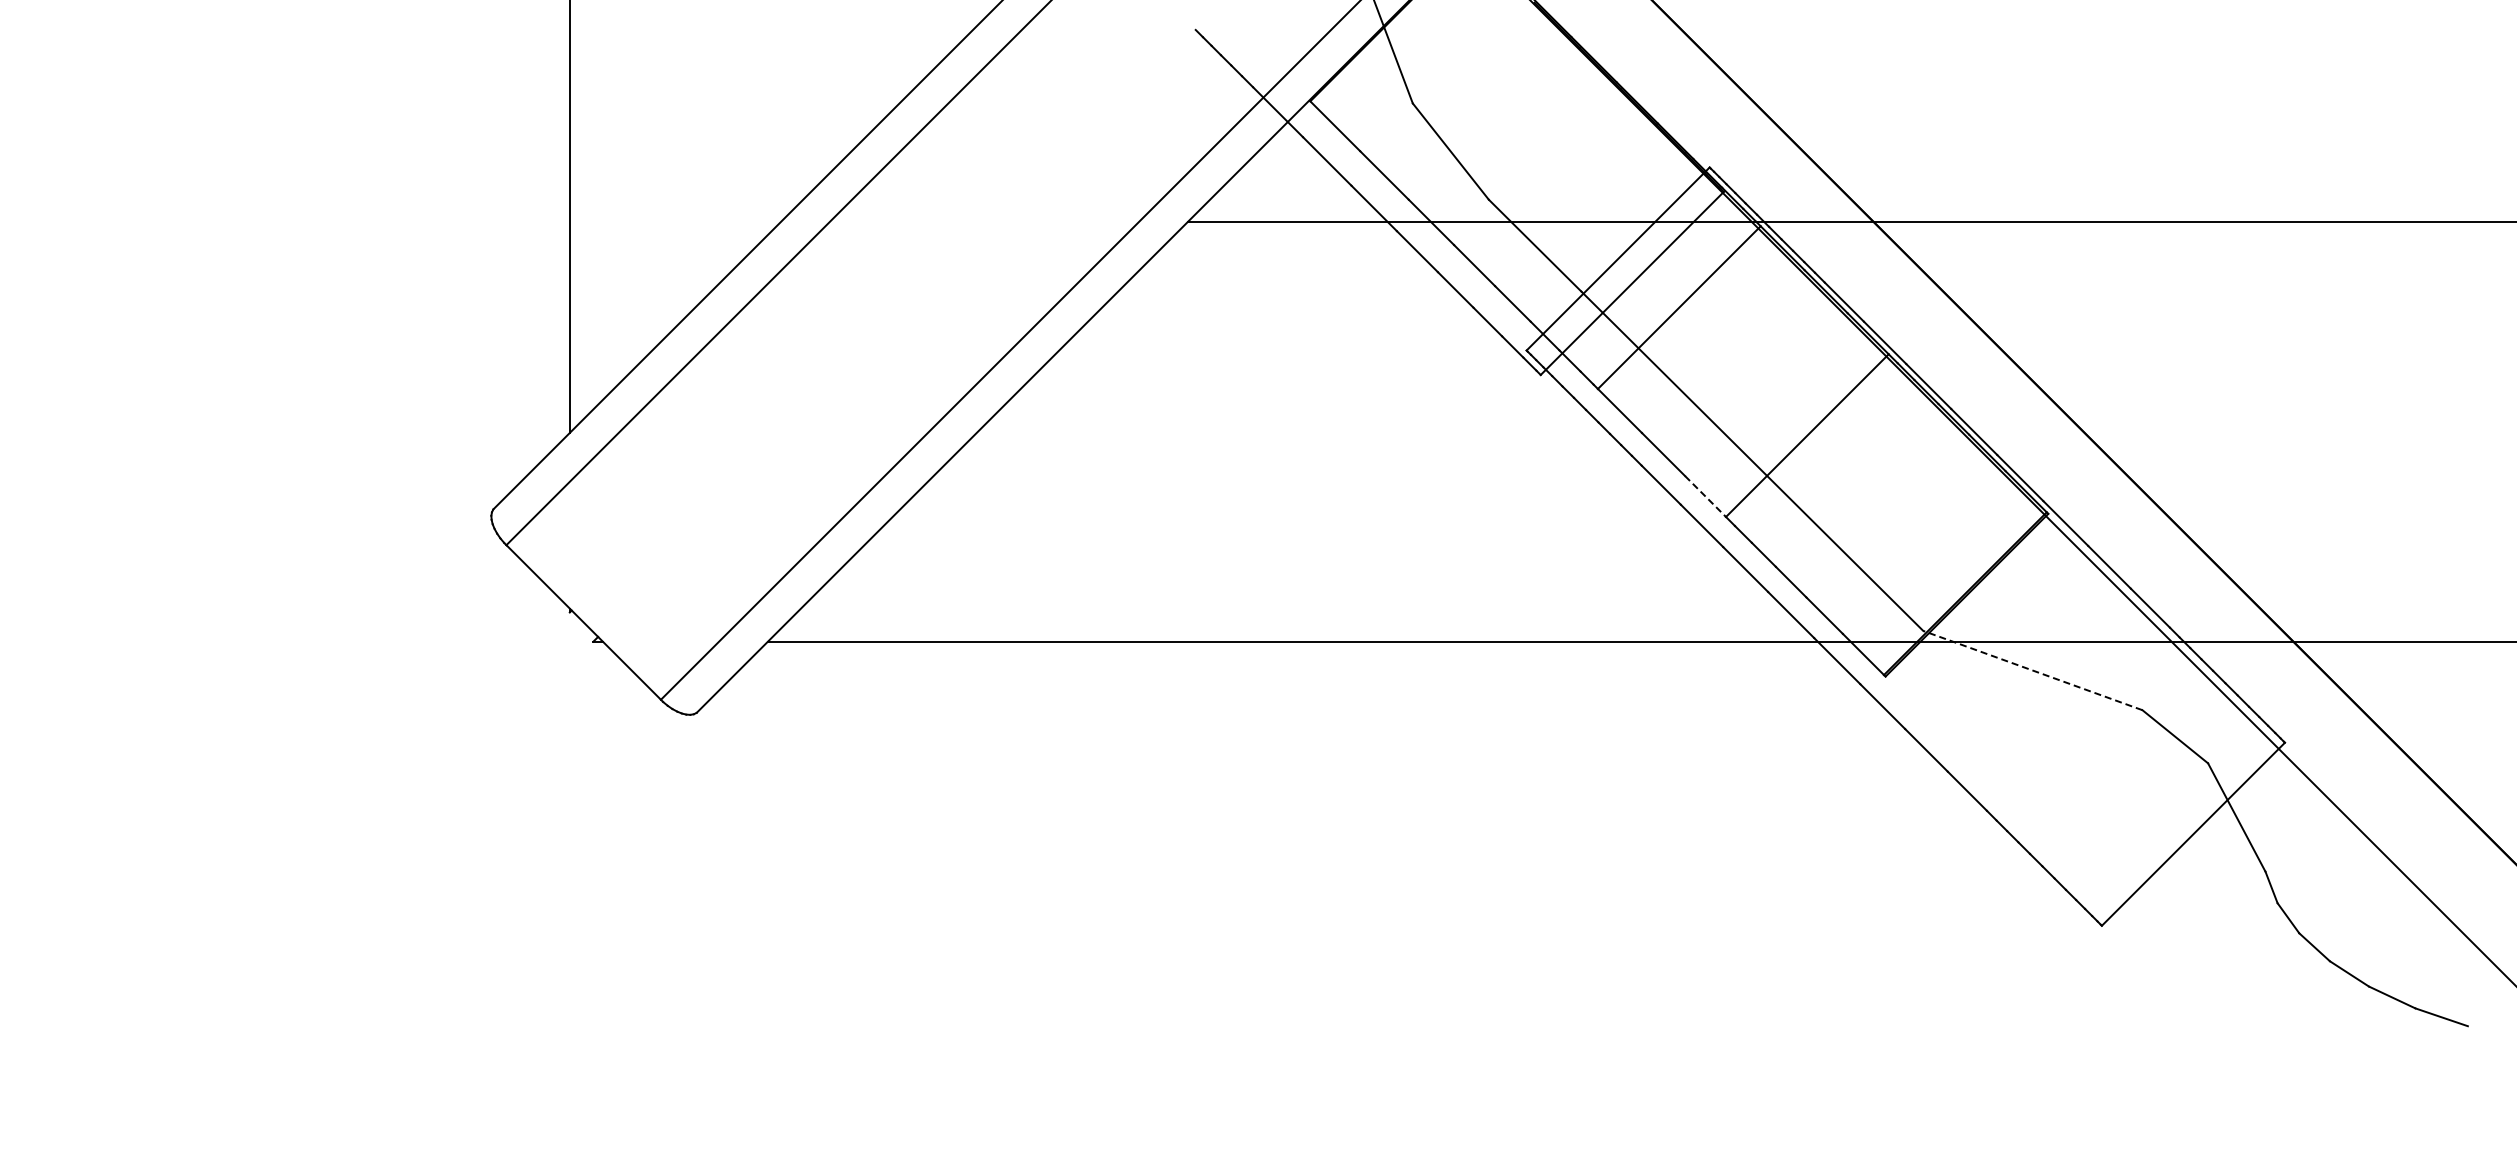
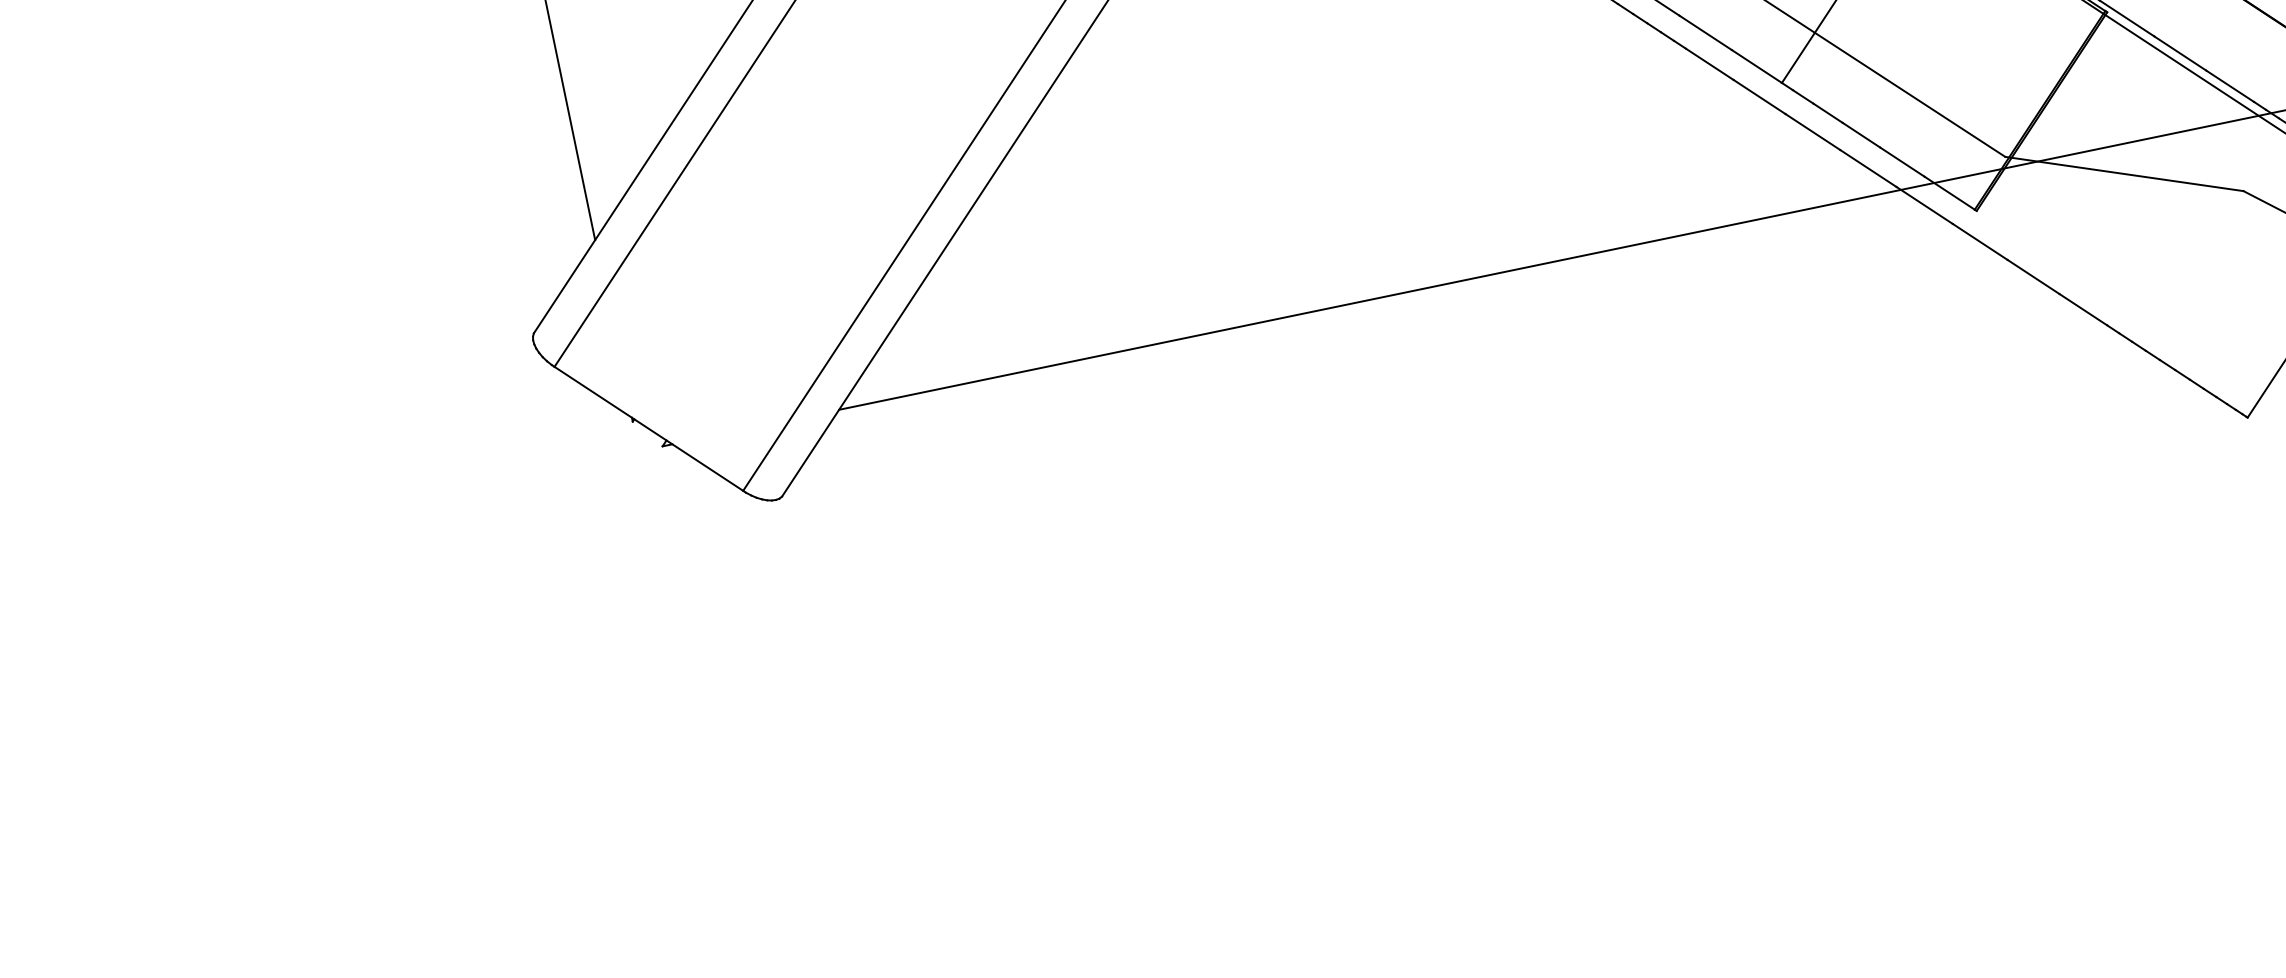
line: (1705, 496) -> (1756, 66), dashed -> solid
line: (2032, 670) -> (2124, 174), dashed -> solid

